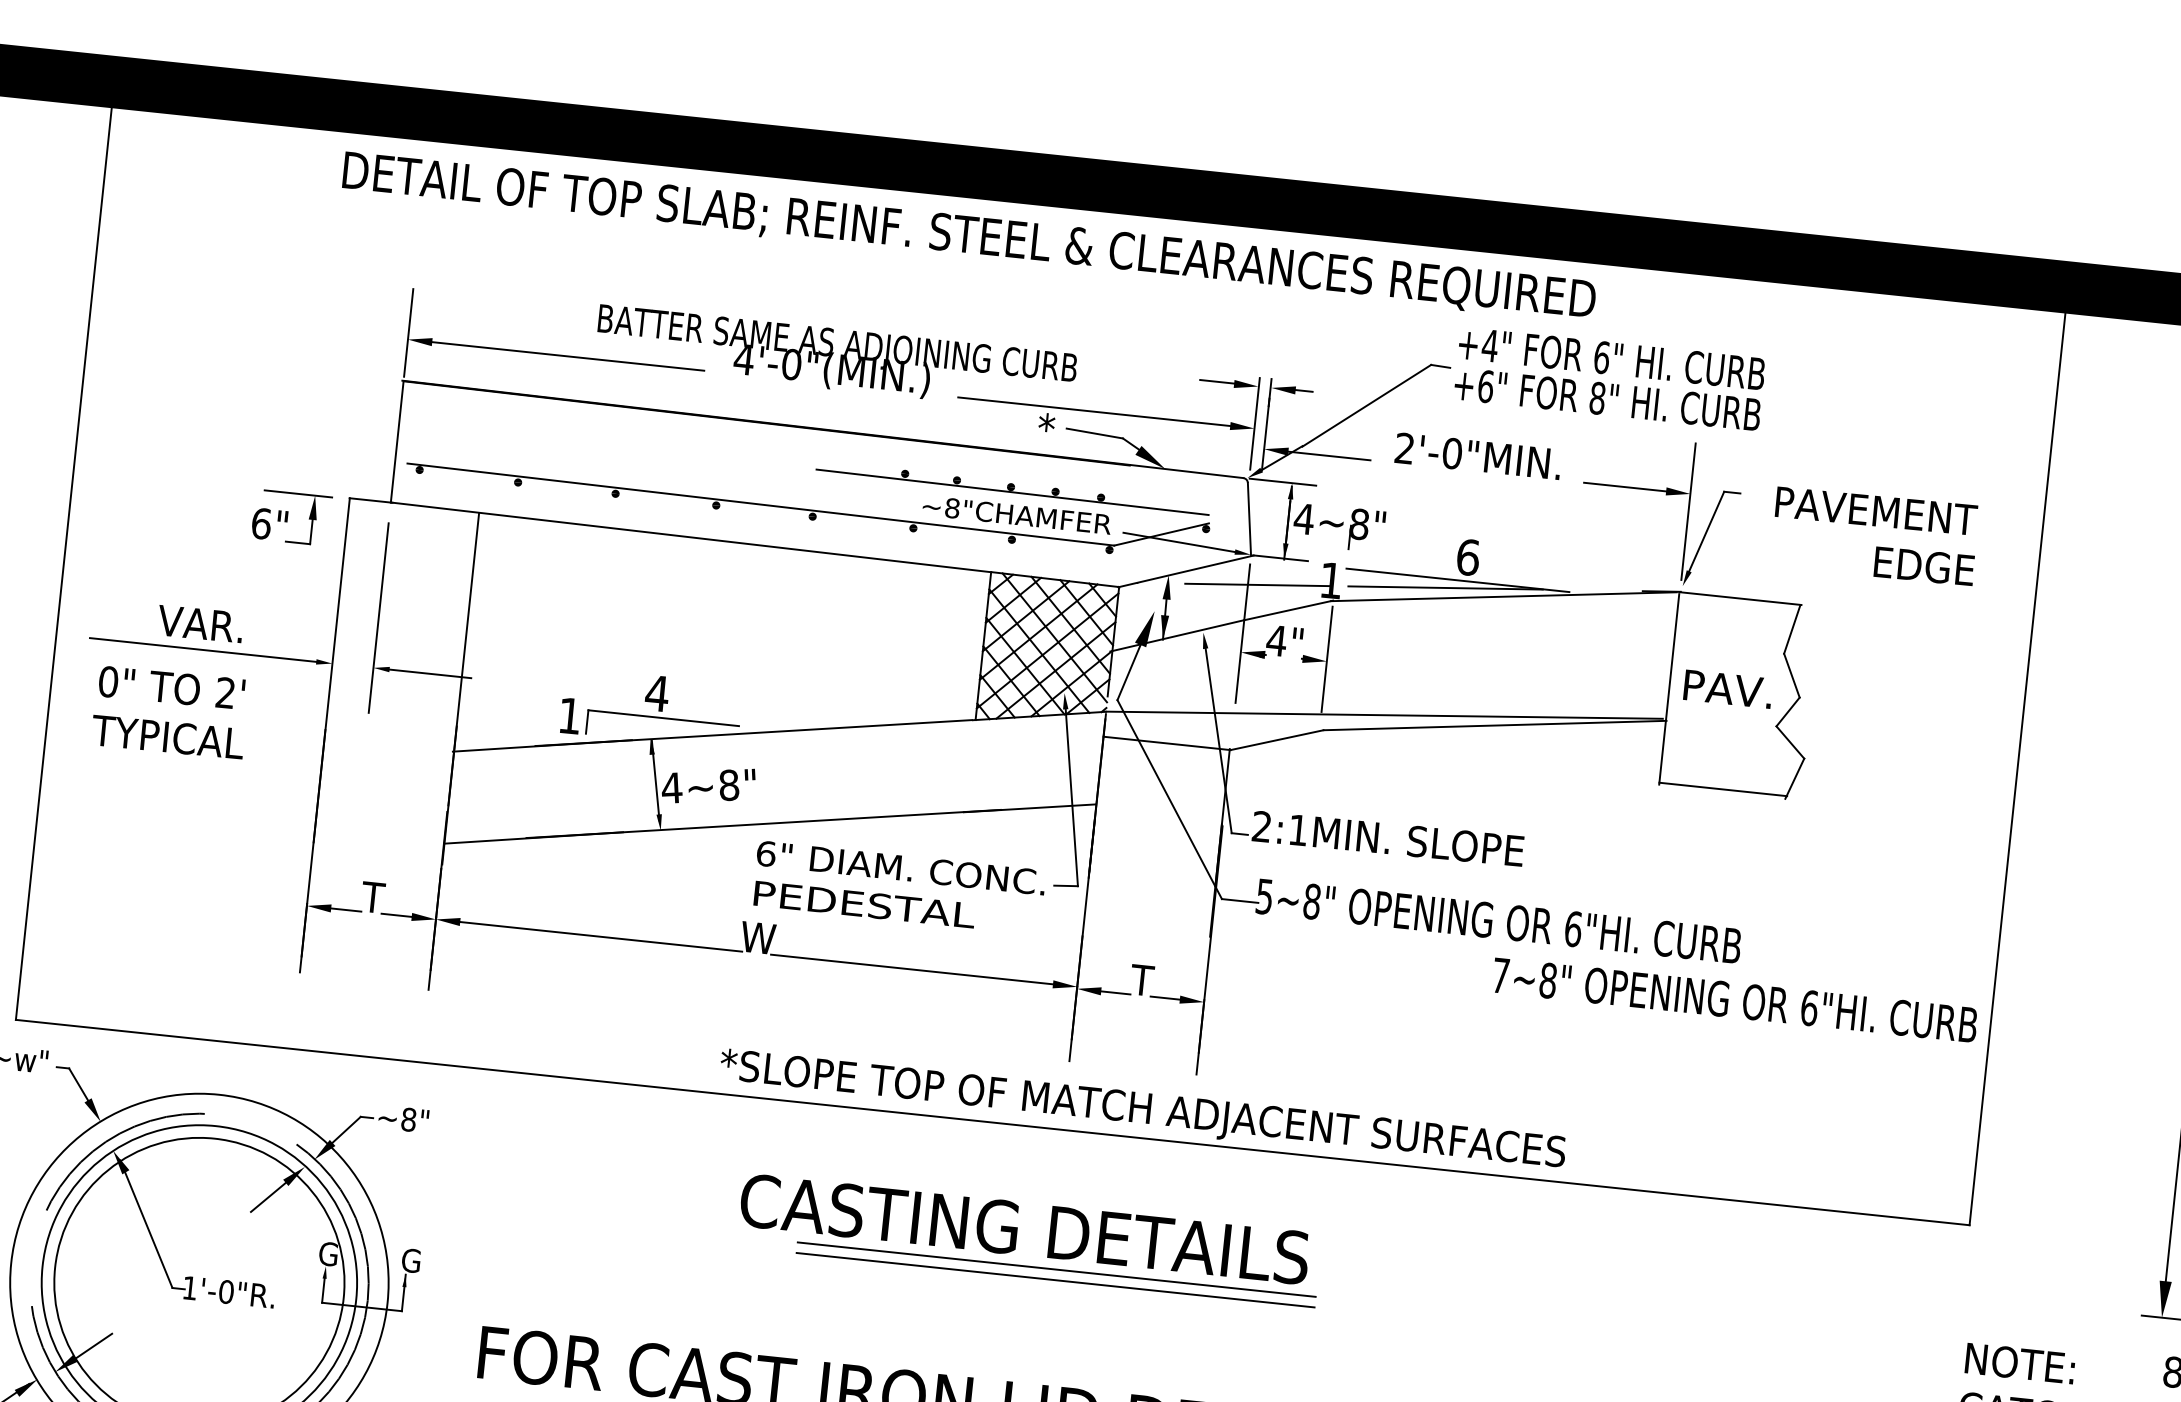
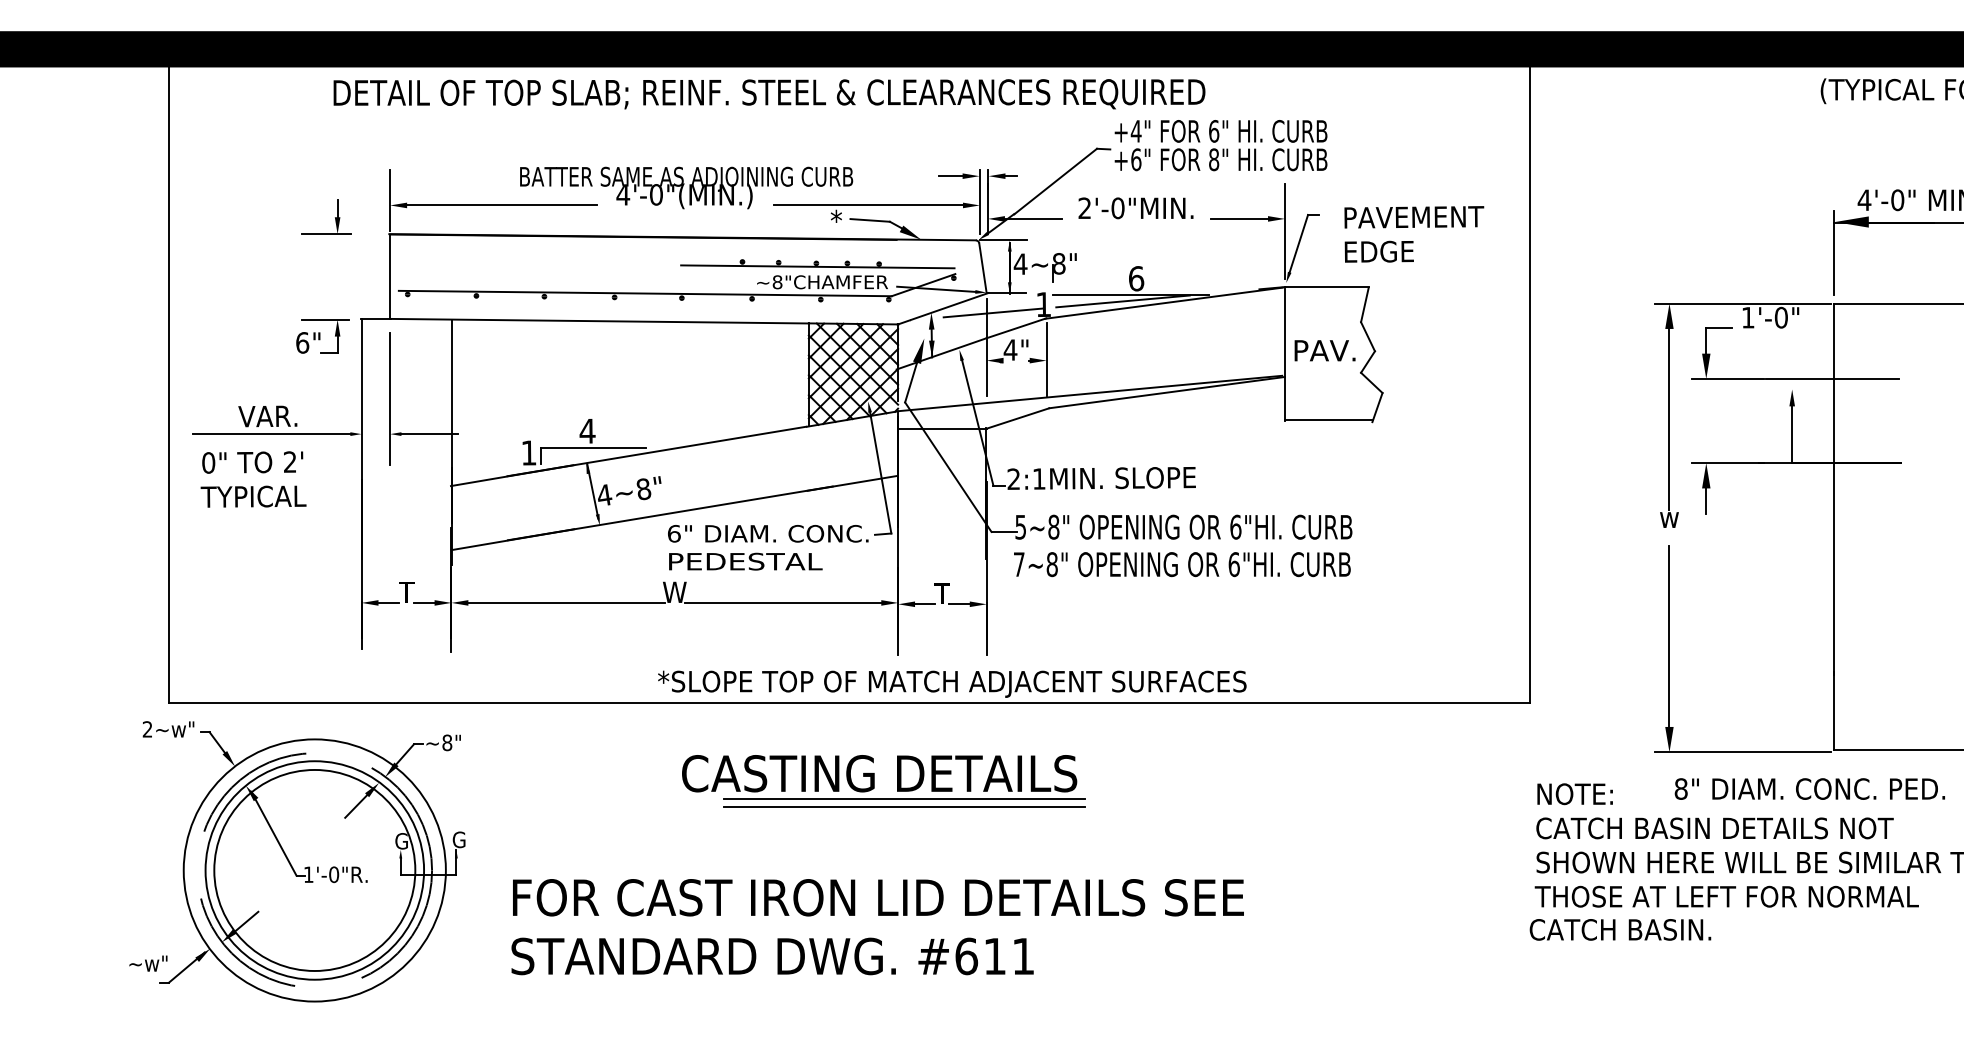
part: (327, 348) -> (335, 217), added
text: (1923, 565) -> (1378, 251), moved
text: (1735, 1000) -> (1182, 564), moved

